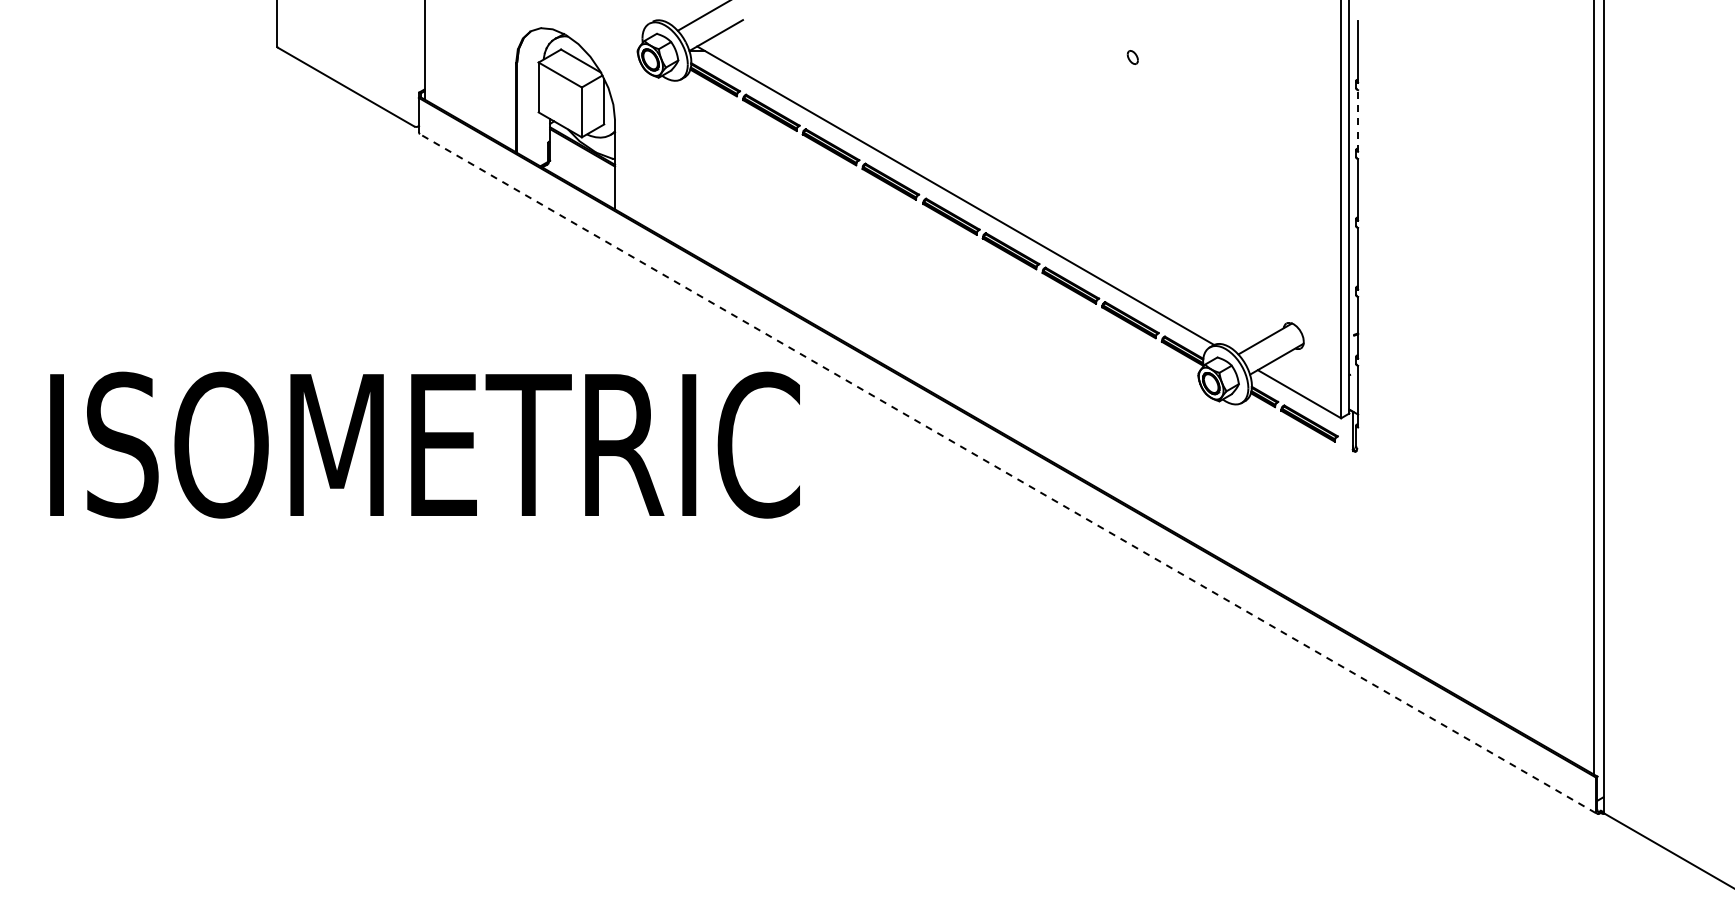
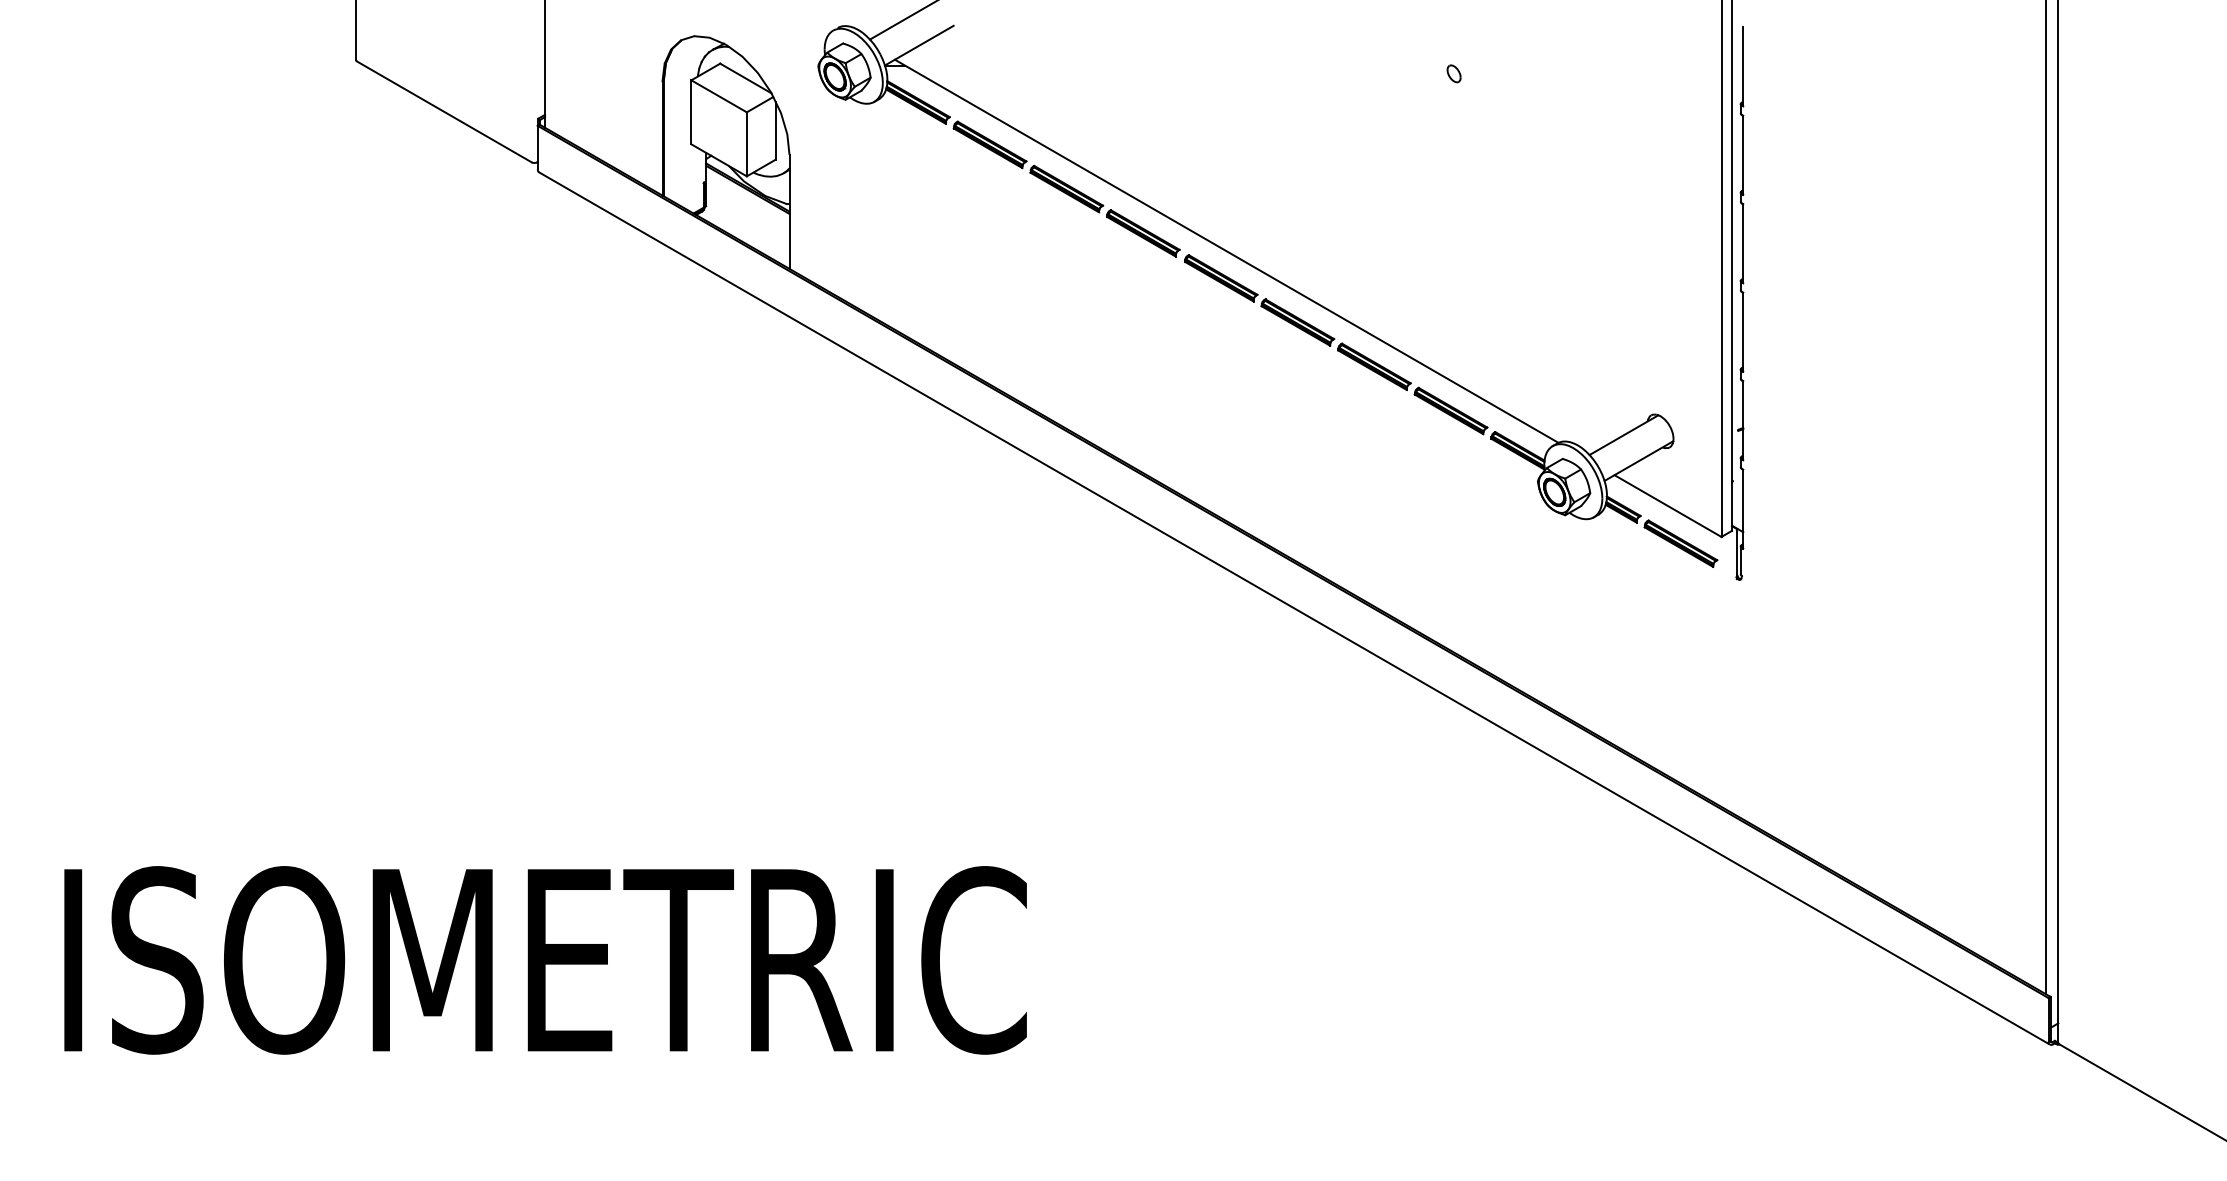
line: (1358, 121) -> (1743, 156), dashed -> solid
text: (424, 444) -> (544, 959), moved
line: (1007, 473) -> (1293, 607), dashed -> solid

